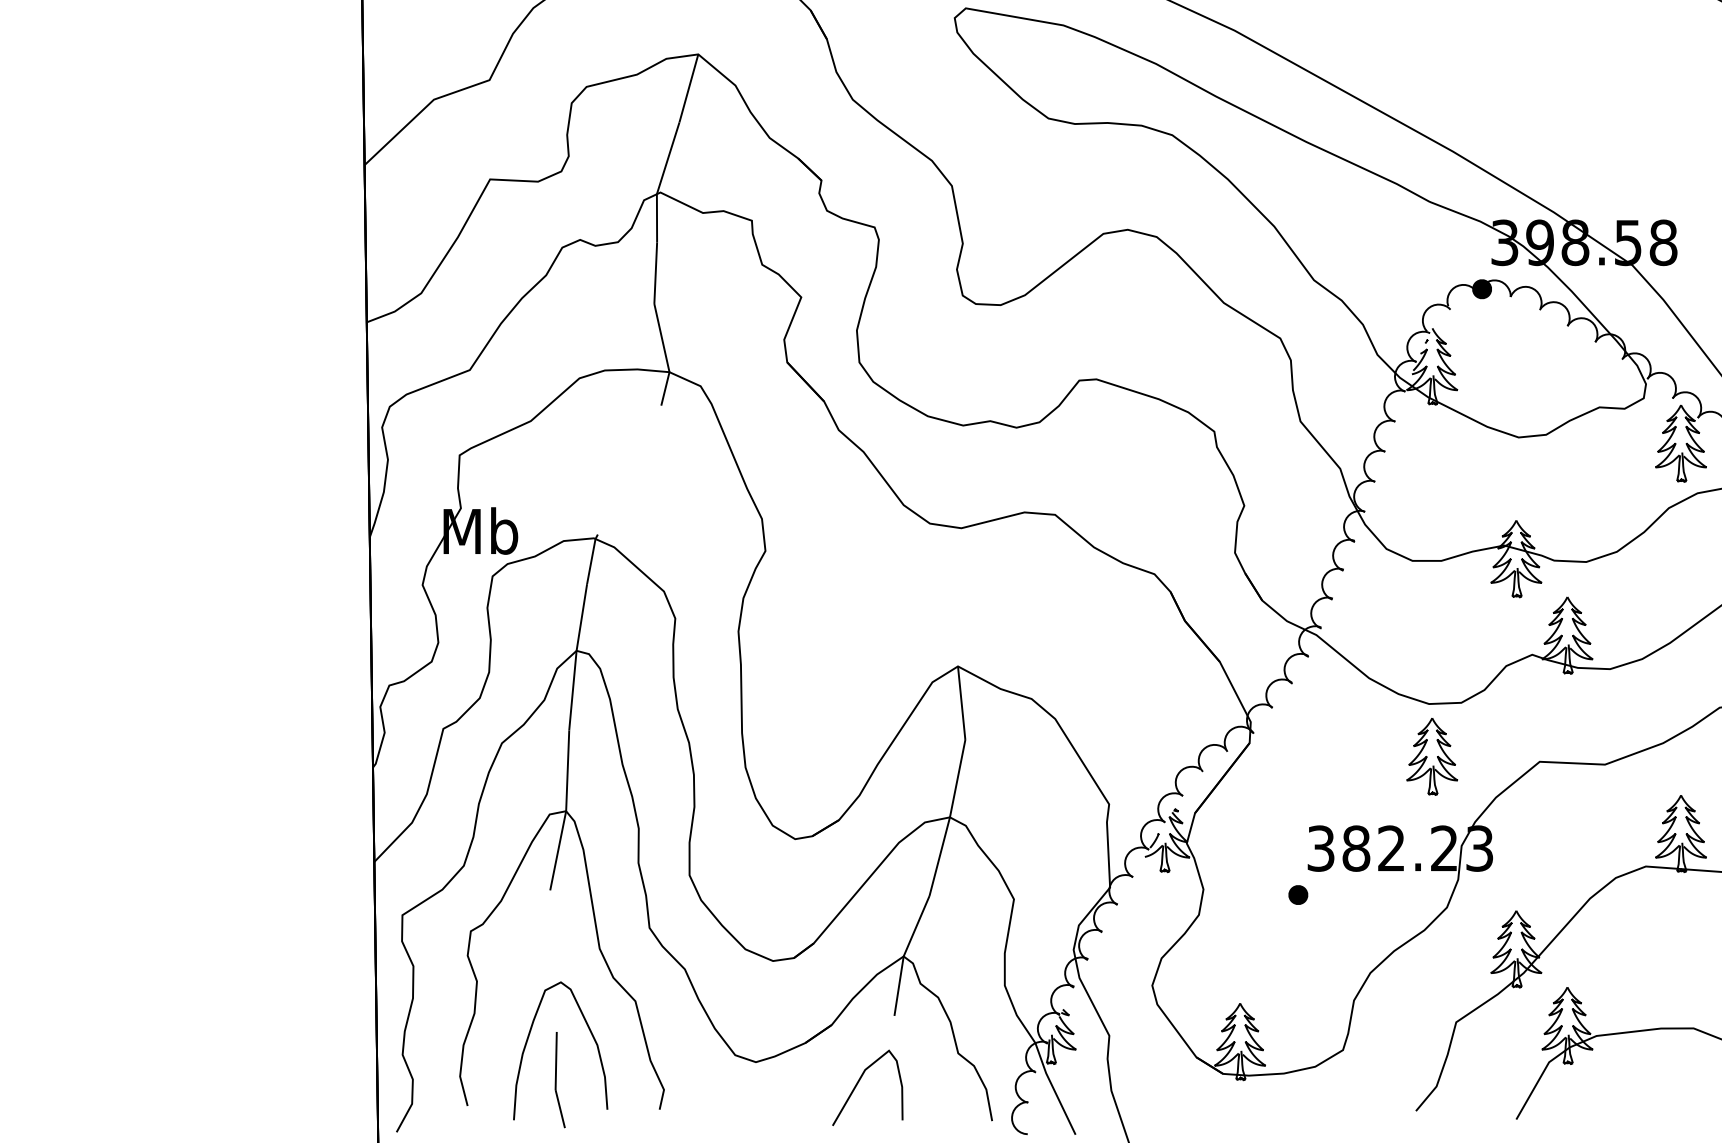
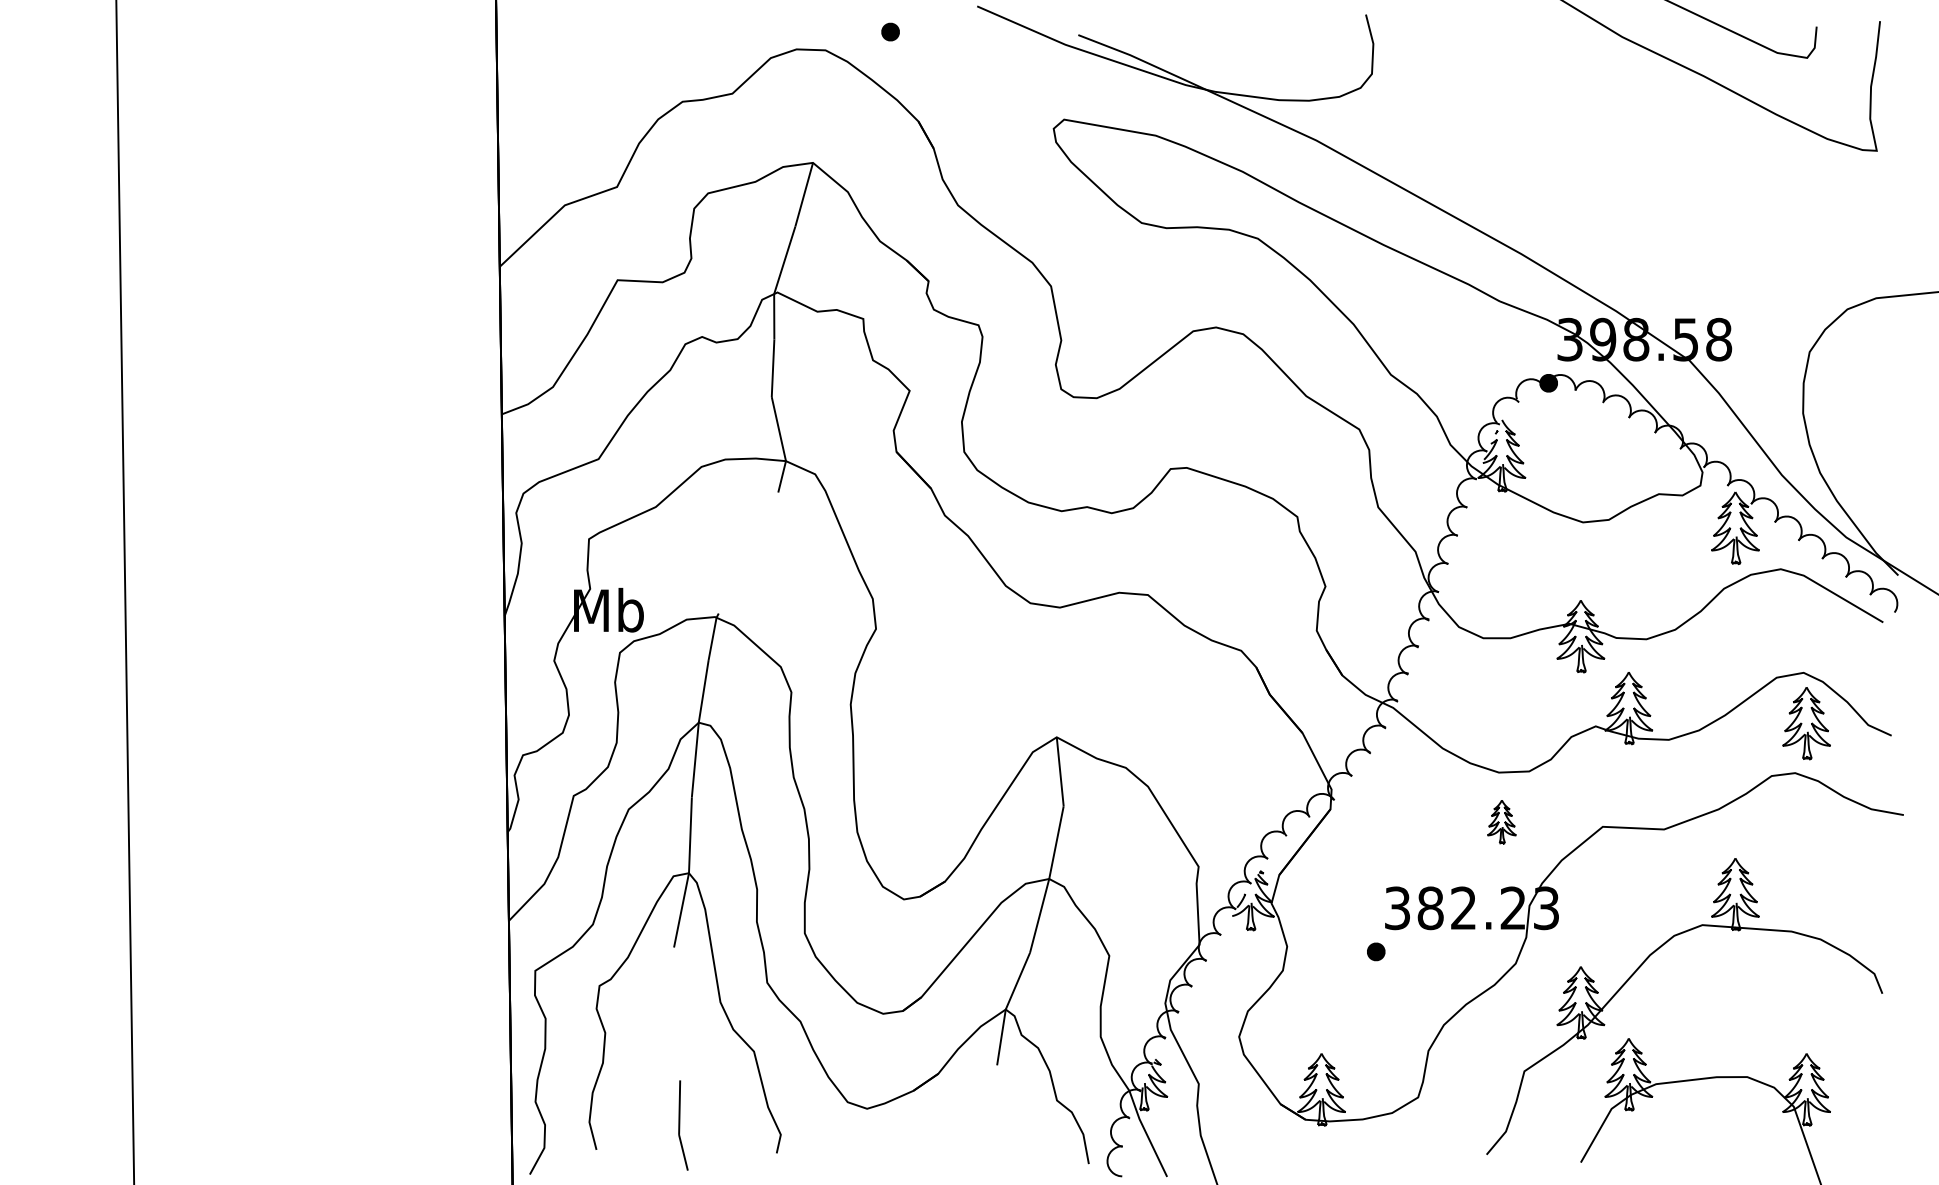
part: (1431, 756) -> (1501, 821), size x0.6
curve: (528, 1040) -> (653, 1088), removed
curve: (859, 1082) -> (964, 1127), removed

